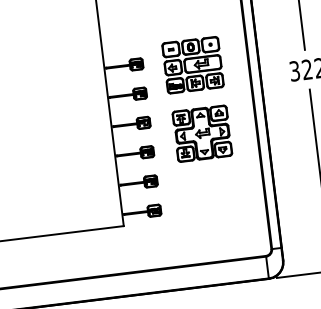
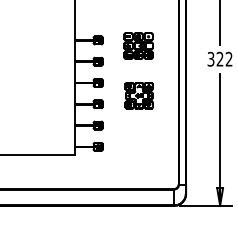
part: (192, 64) -> (138, 45), size x0.7
part: (201, 133) -> (138, 95), size x0.7

